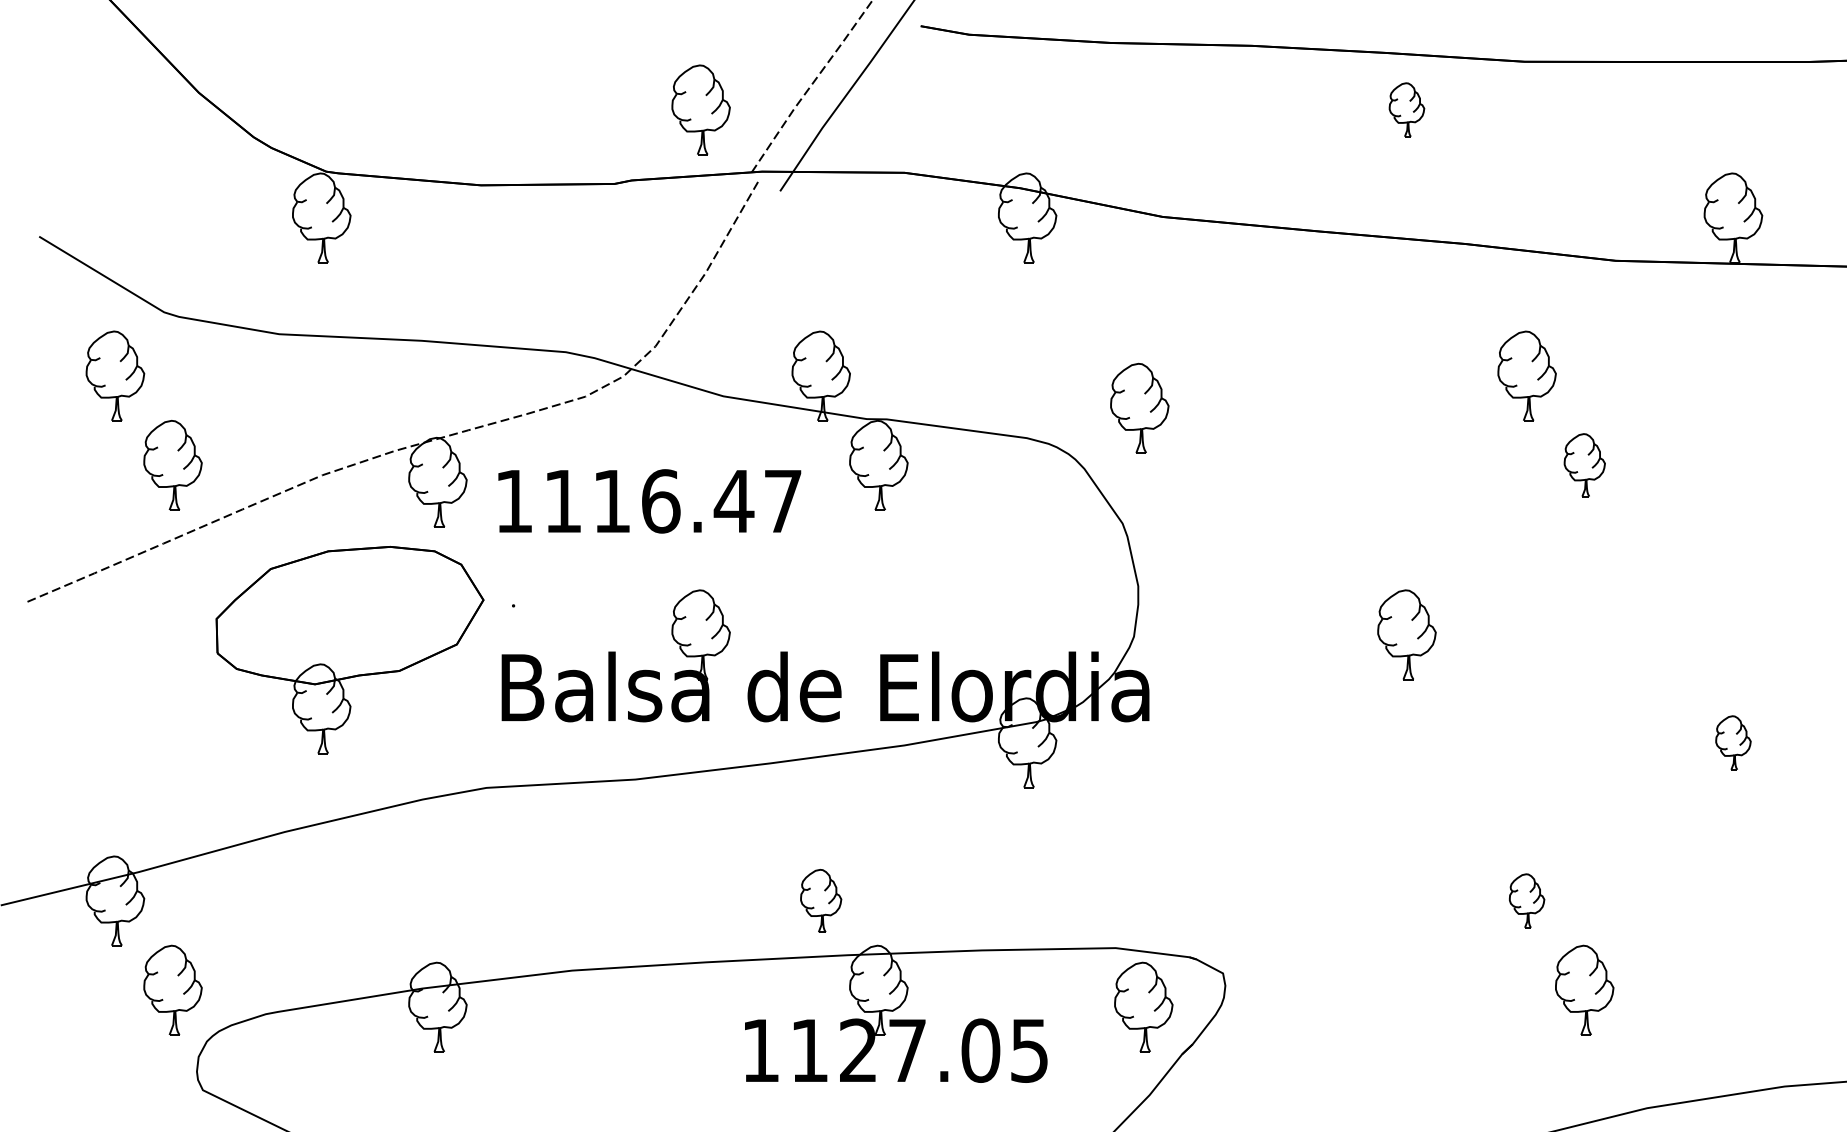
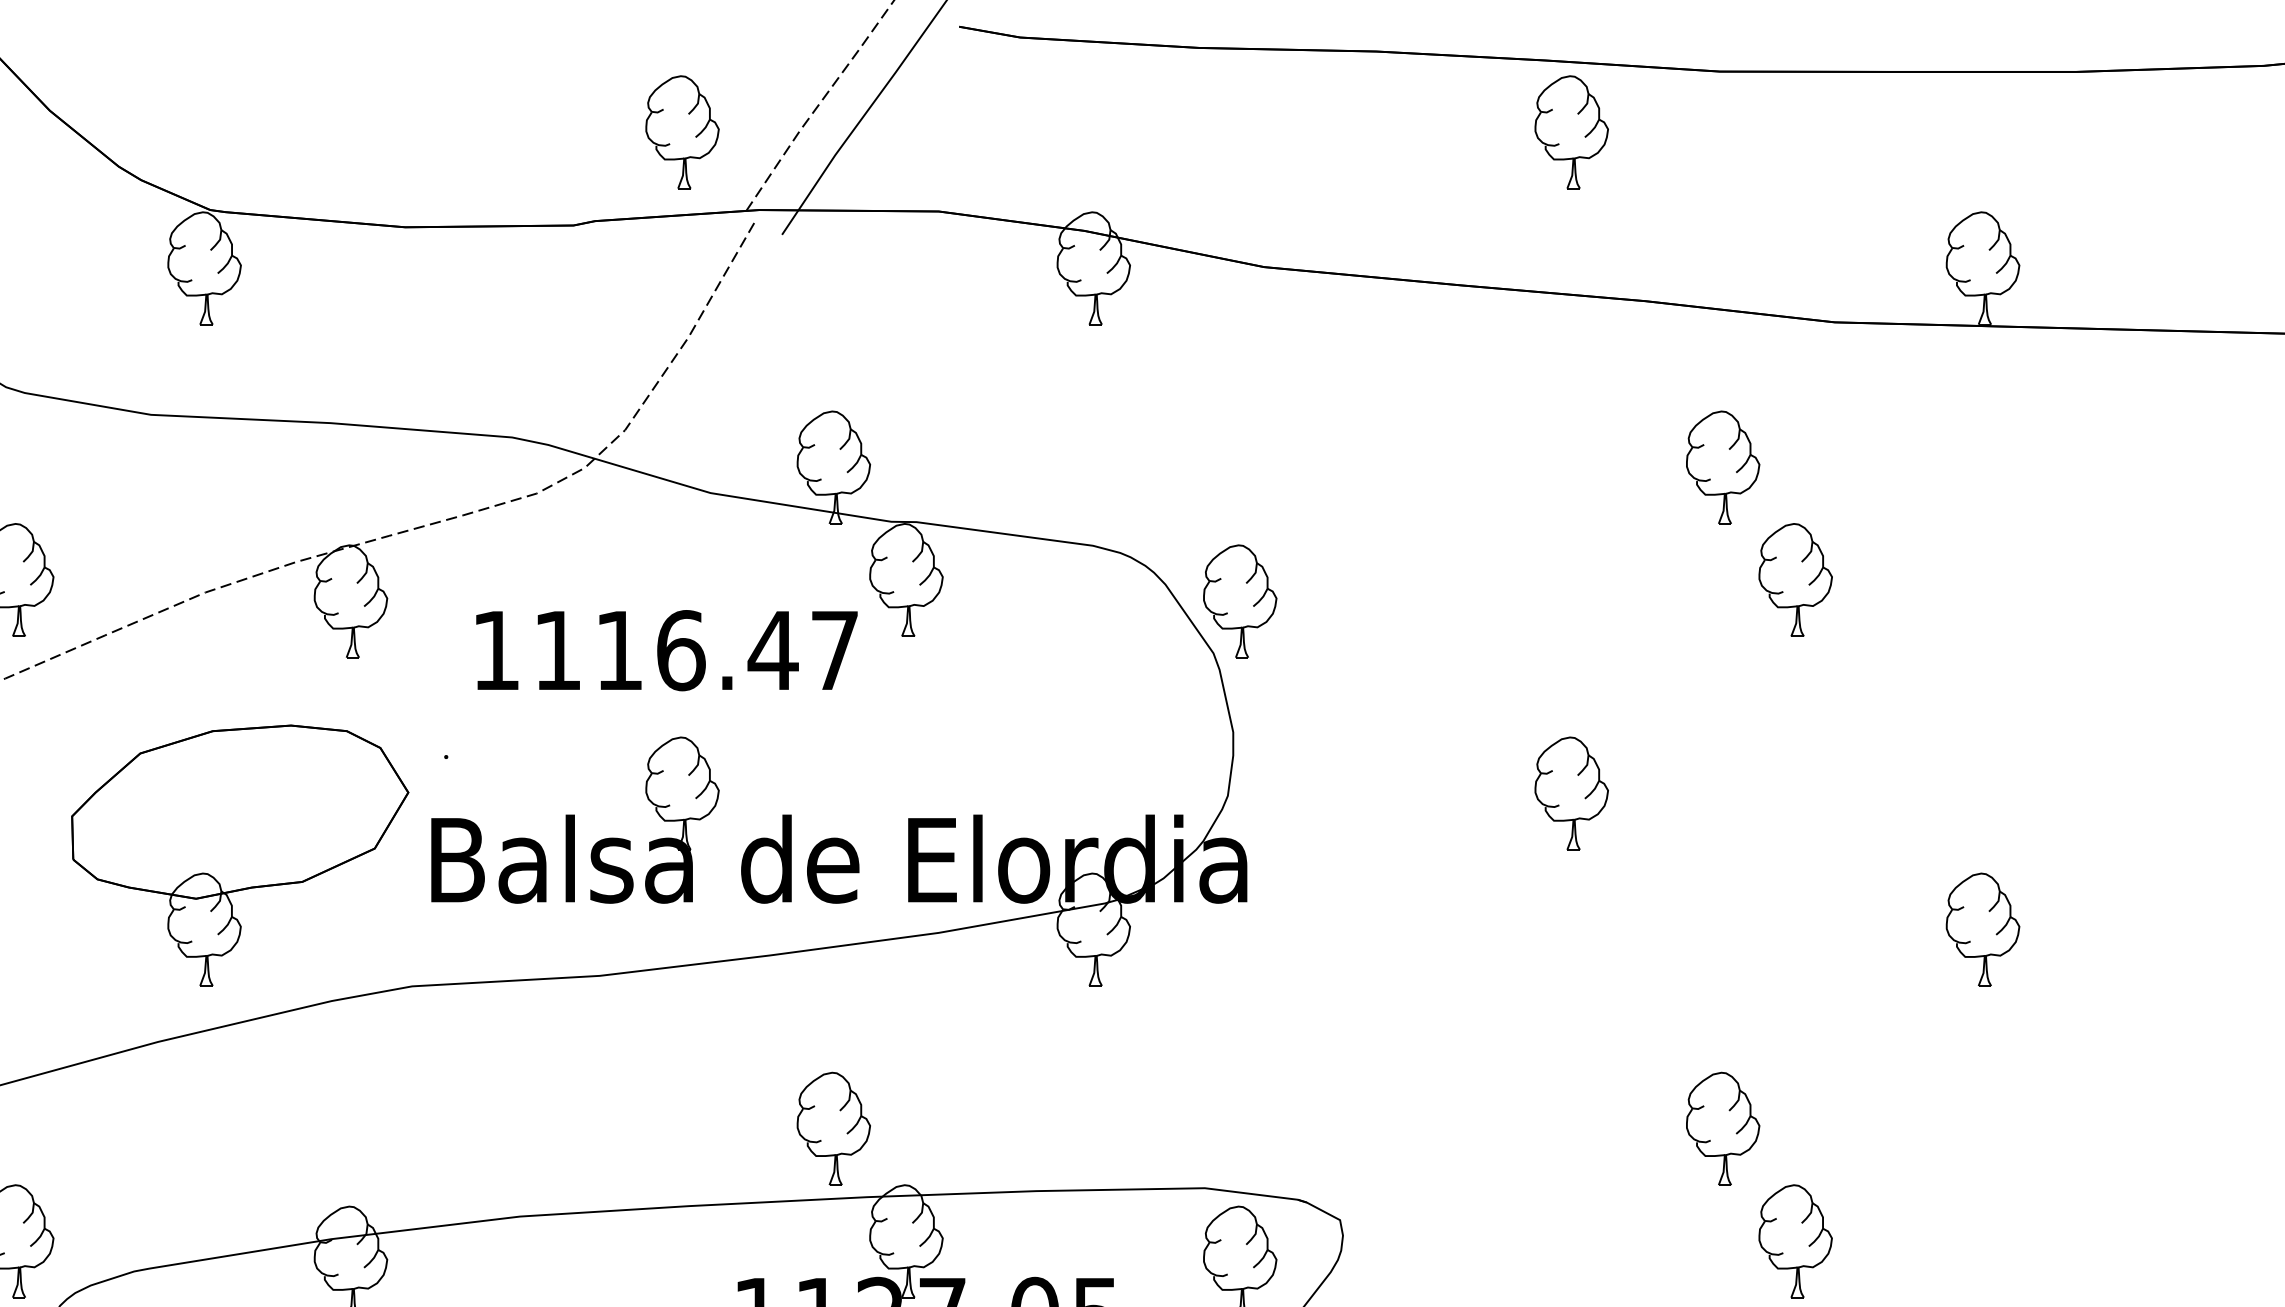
part: (1406, 109) -> (1571, 131), size x1.67
part: (1139, 407) -> (1239, 600), moved
part: (1584, 464) -> (1795, 578), size x1.43
text: (649, 501) -> (666, 650), moved
part: (349, 650) -> (239, 856), moved
part: (1733, 742) -> (1983, 929), size x1.67
part: (820, 900) -> (832, 1128), size x1.43
part: (1526, 900) -> (1722, 1128), size x1.67

